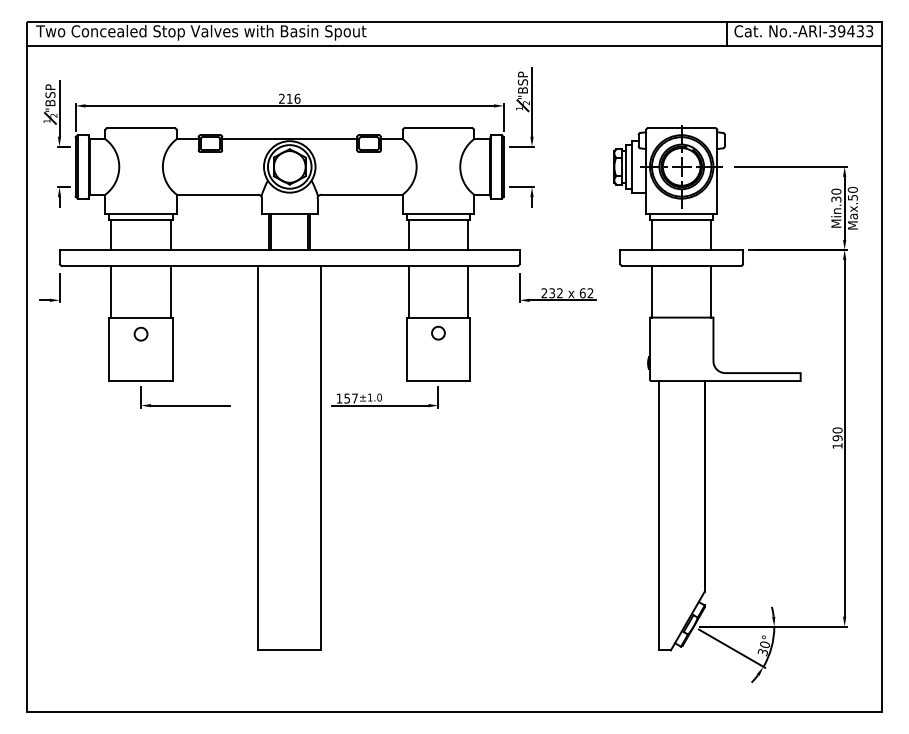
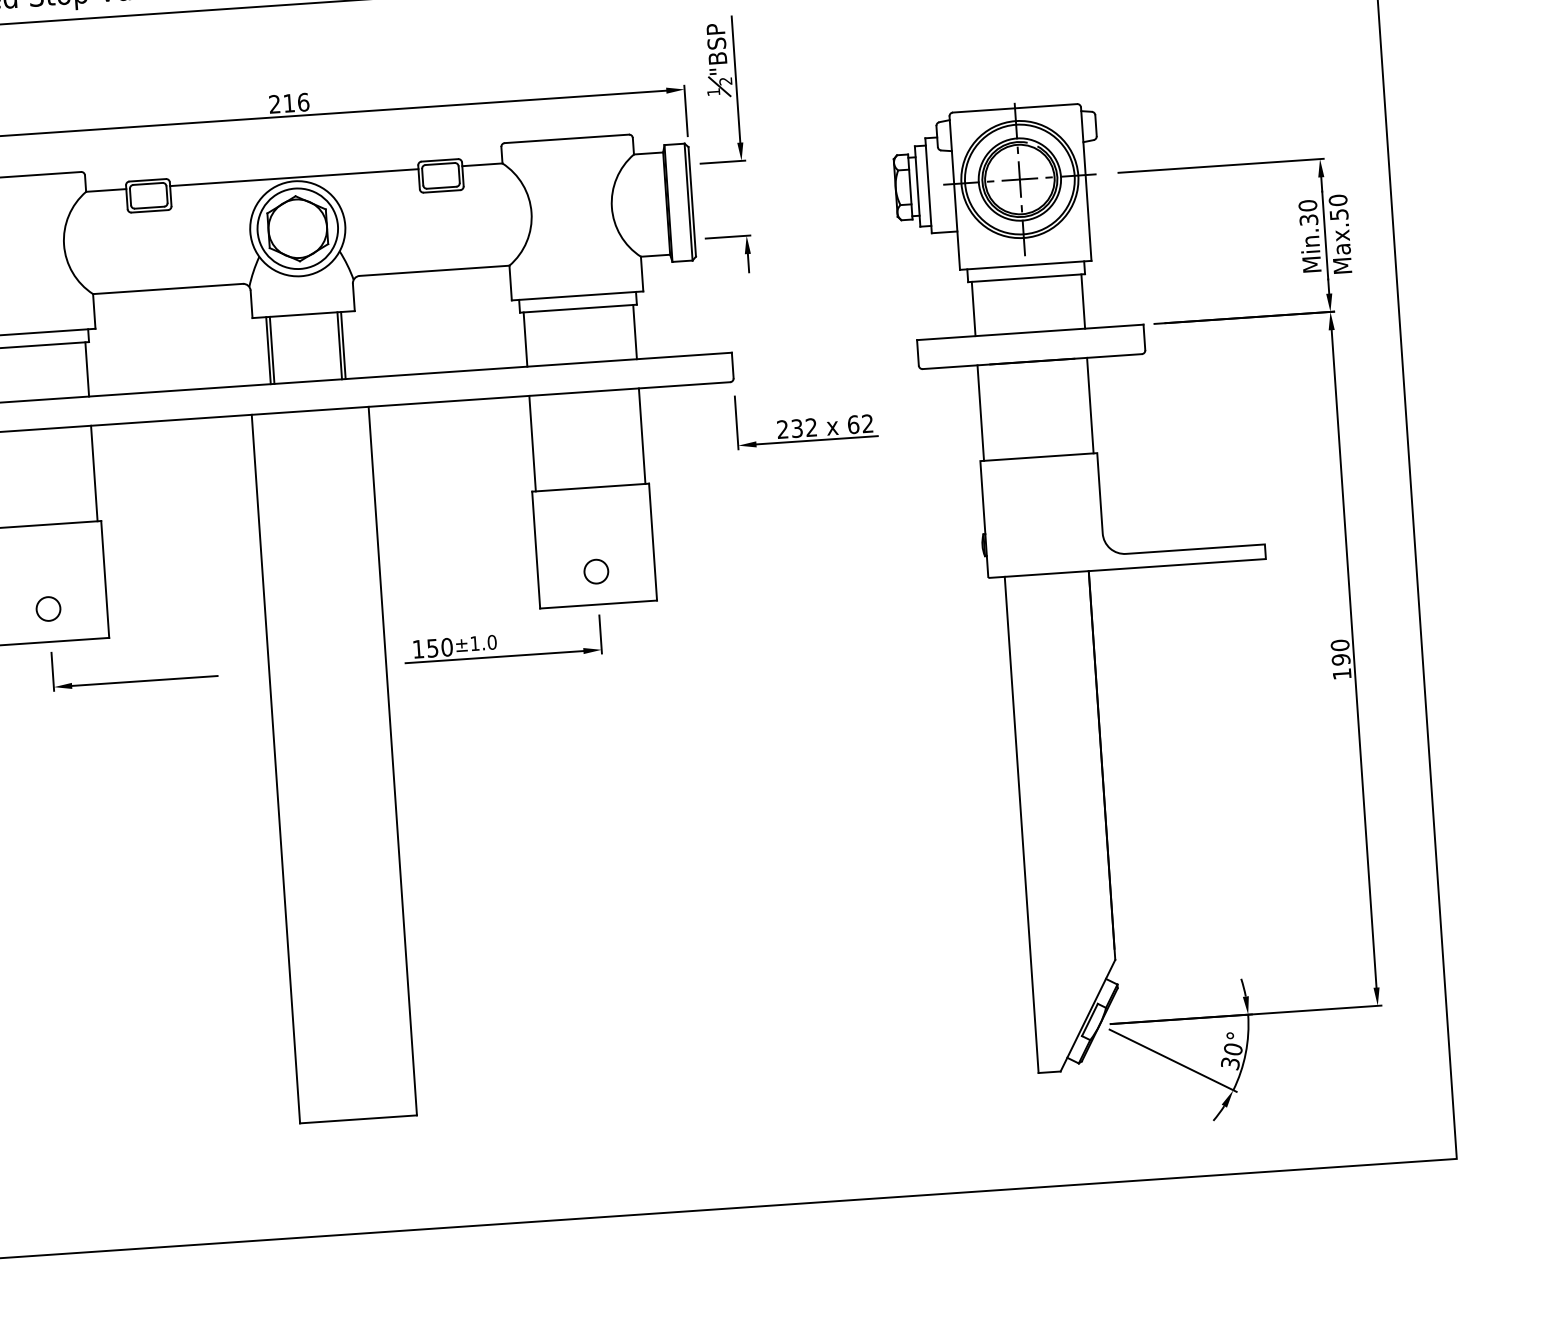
circle: (438, 332) -> (596, 570), moved
circle: (140, 333) -> (47, 607), moved
text: (355, 398) -> (447, 647), 157 -> 150

